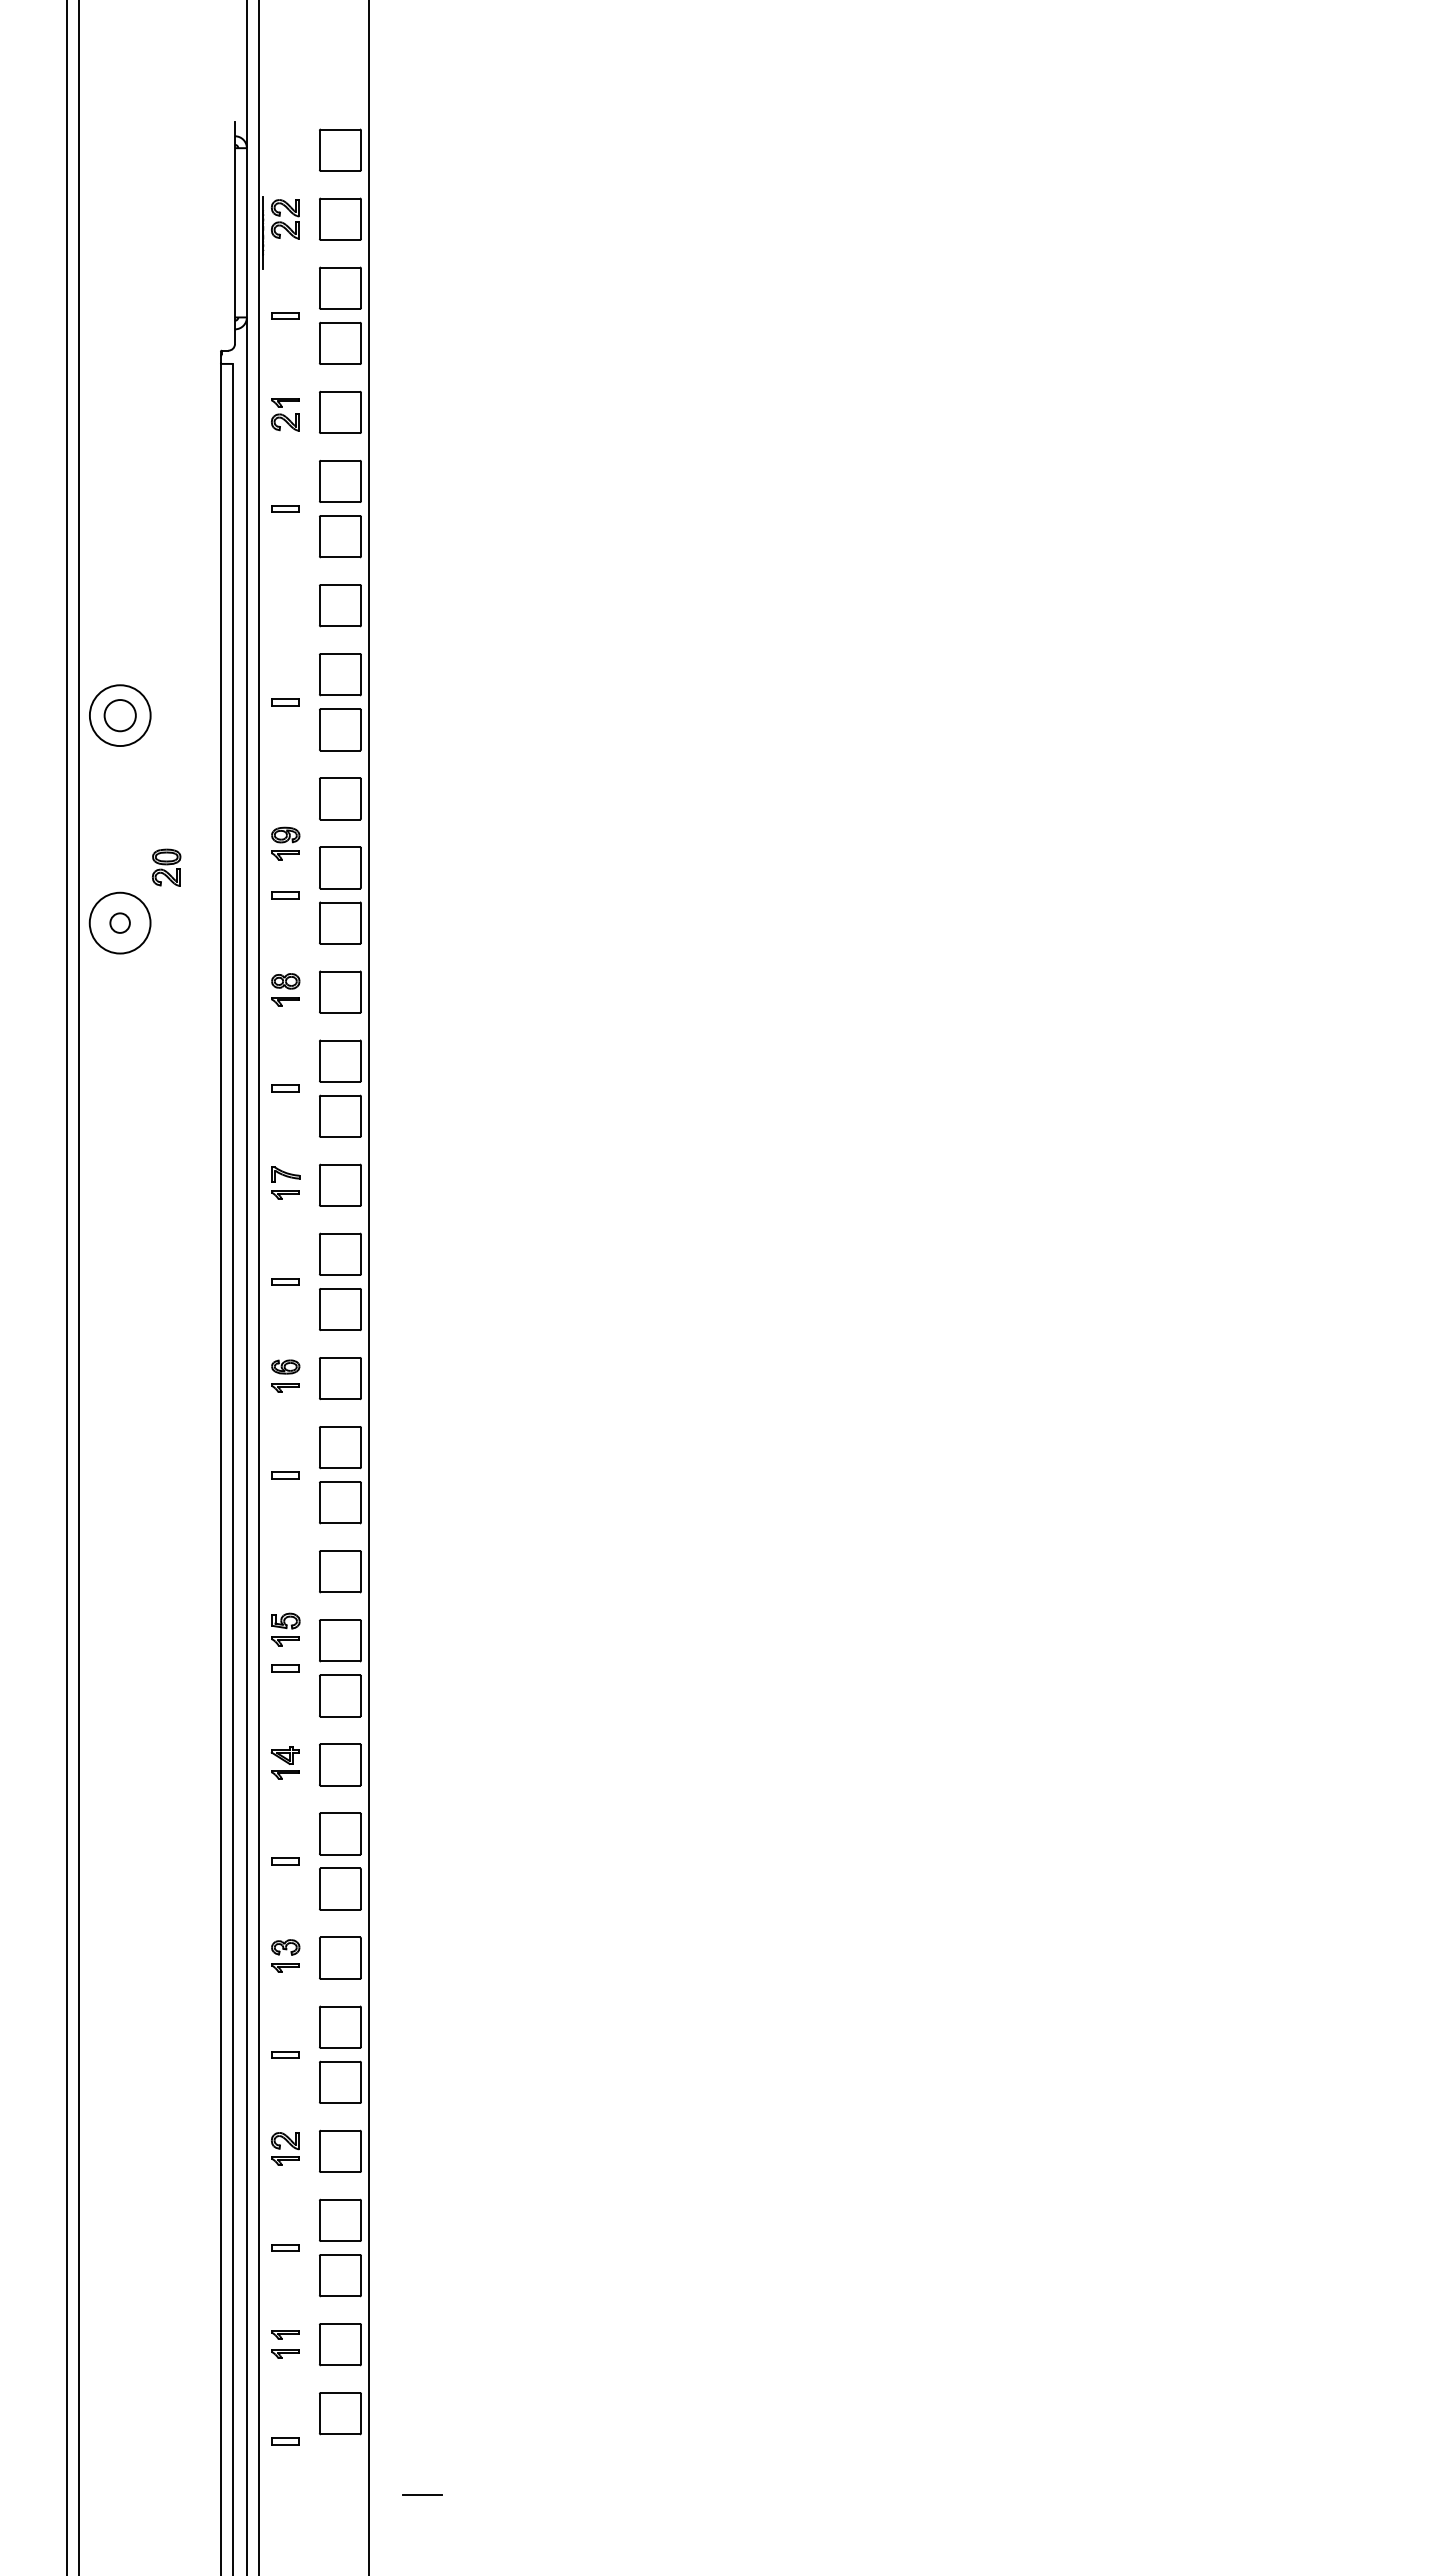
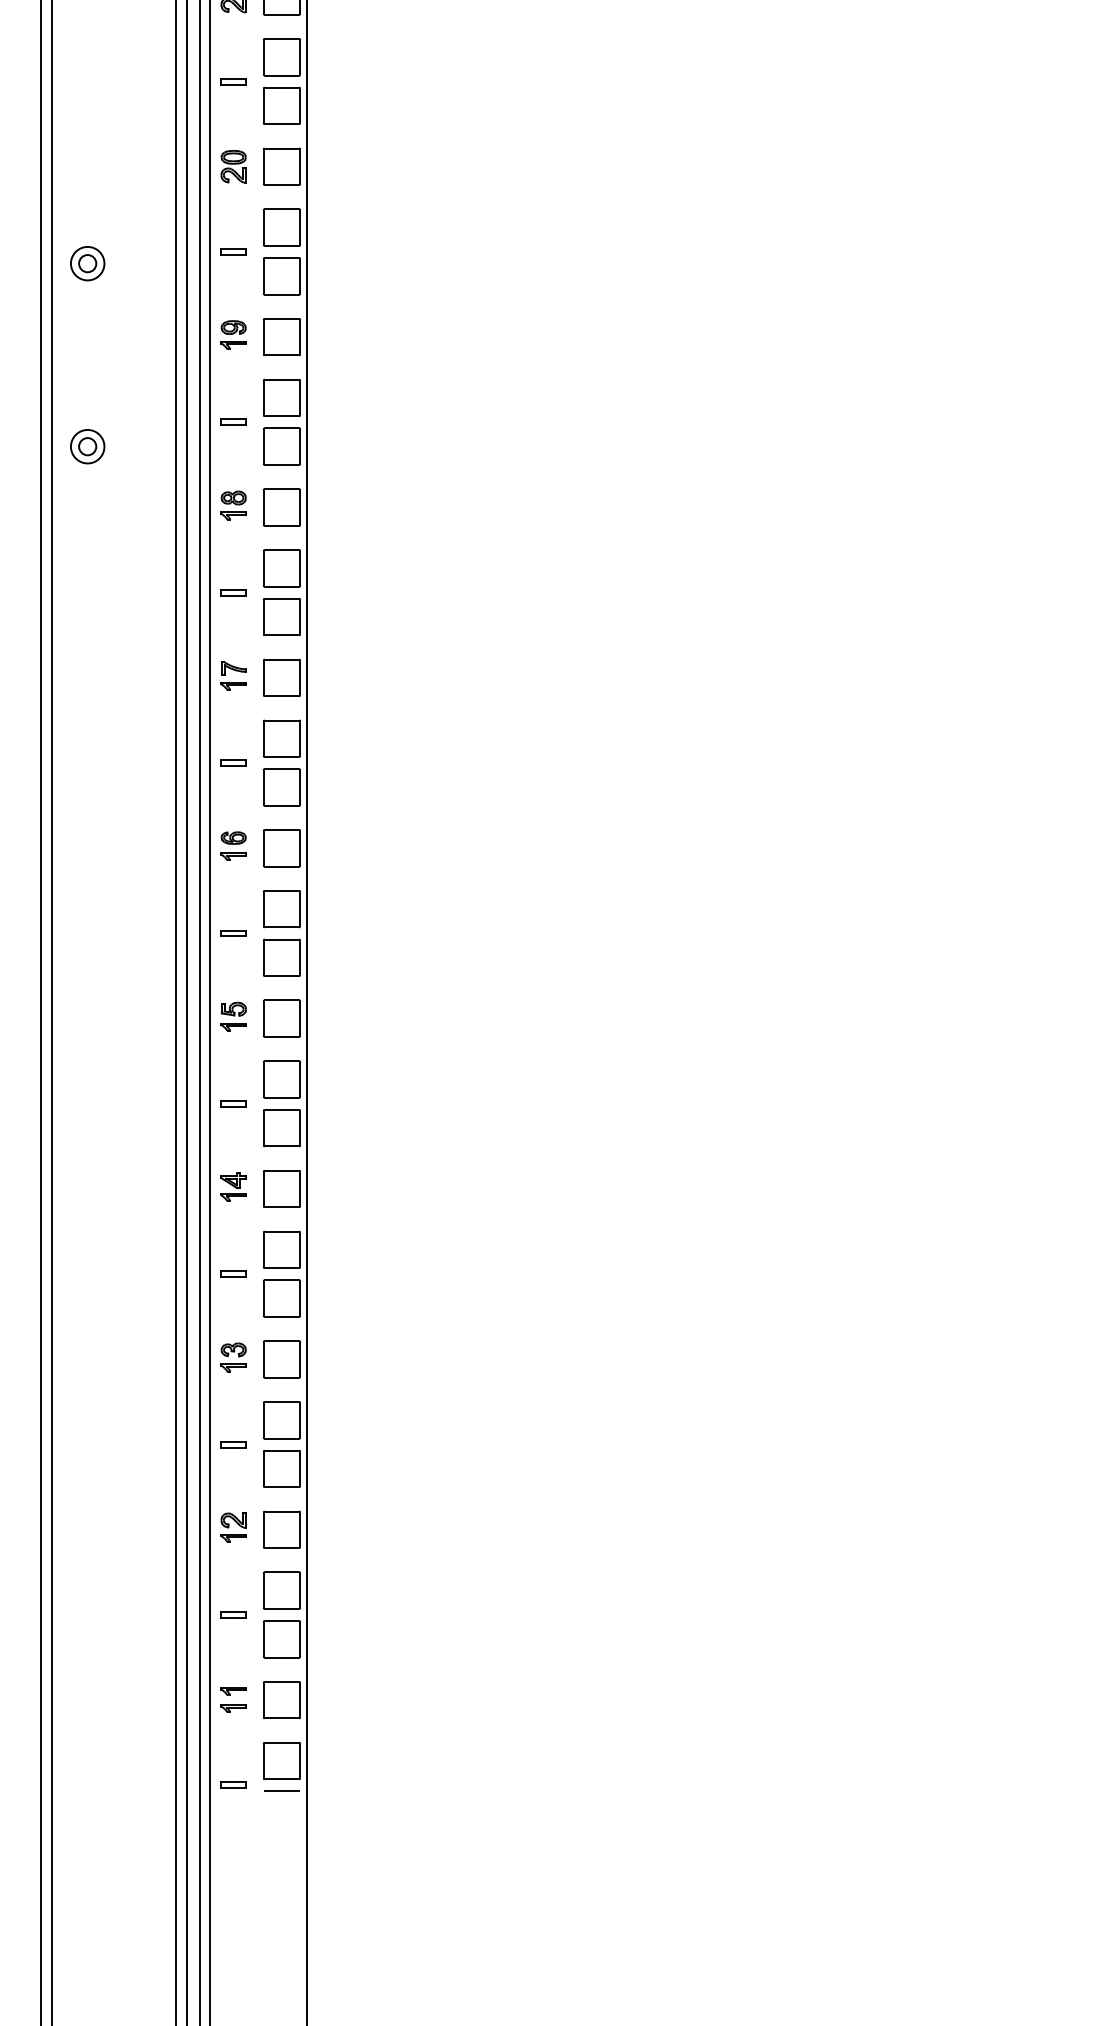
part: (119, 715) -> (87, 263), size x0.62
part: (285, 843) -> (233, 335), moved
part: (166, 867) -> (233, 166), moved
circle: (120, 923) -> (88, 447), size x0.62
part: (285, 1629) -> (233, 1016), moved
line: (422, 2494) -> (282, 1790), moved

